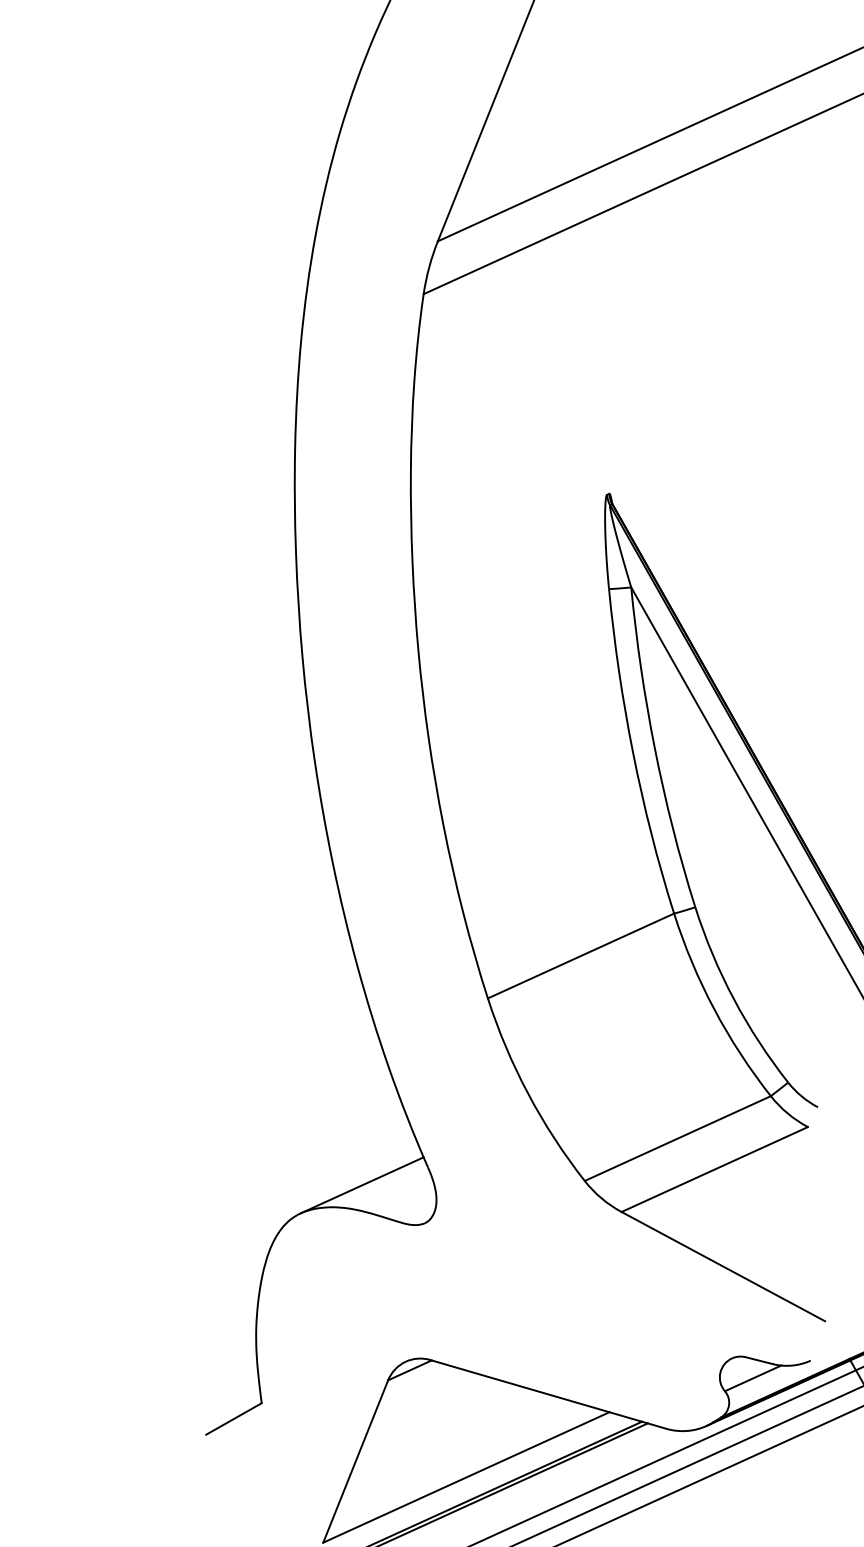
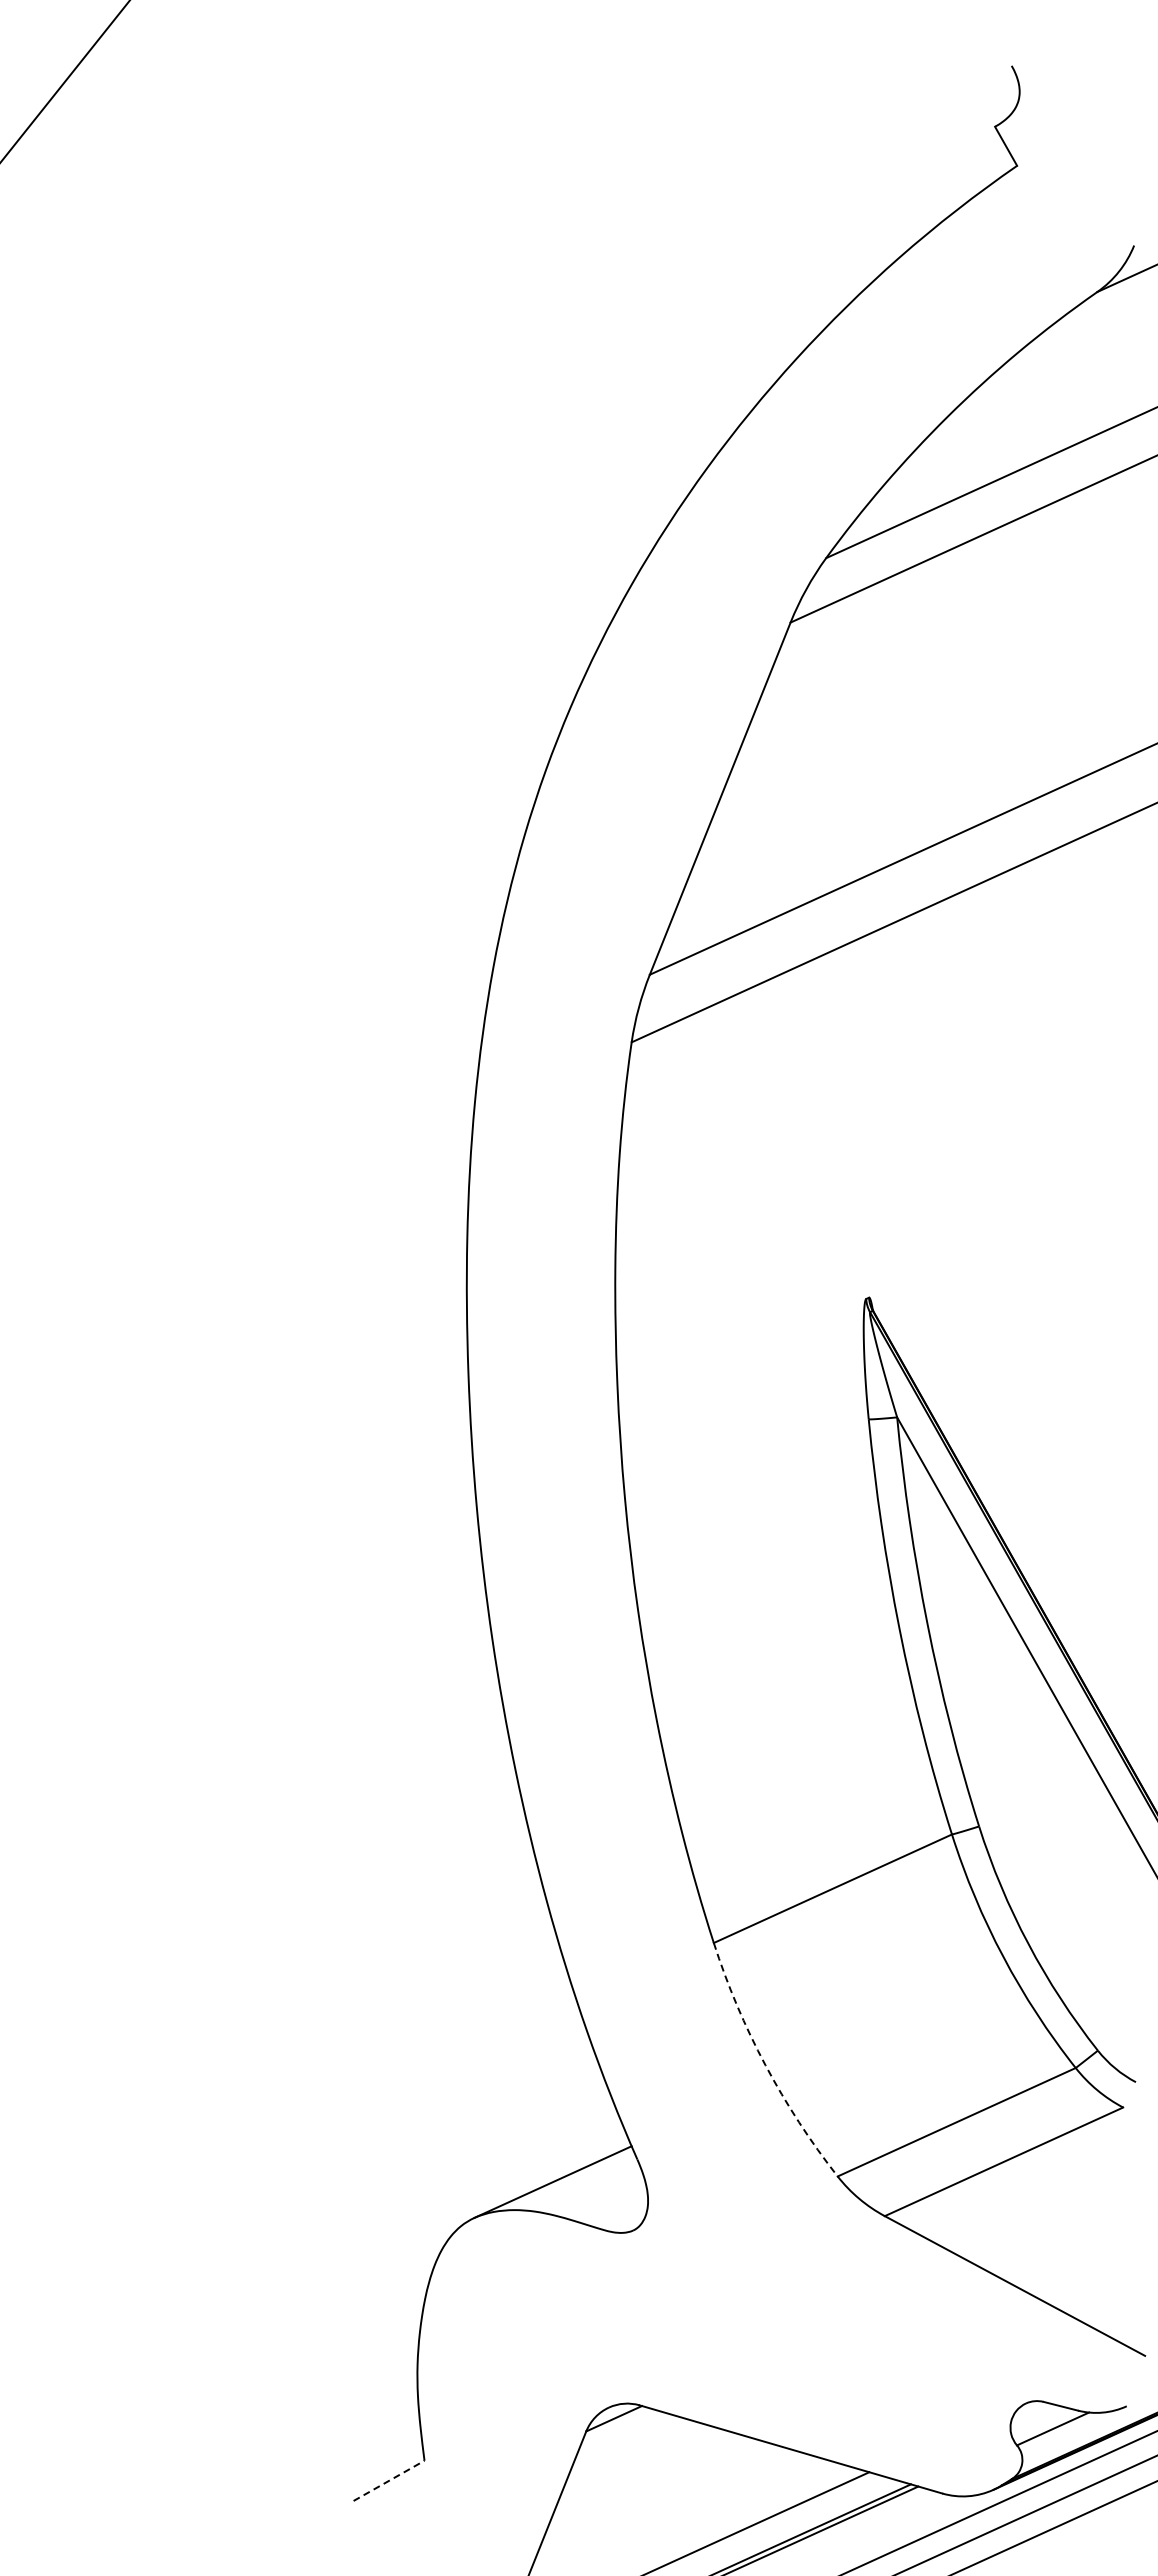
arc: (528, 1094) -> (765, 2065), solid -> dashed
line: (234, 1418) -> (389, 2480), solid -> dashed

